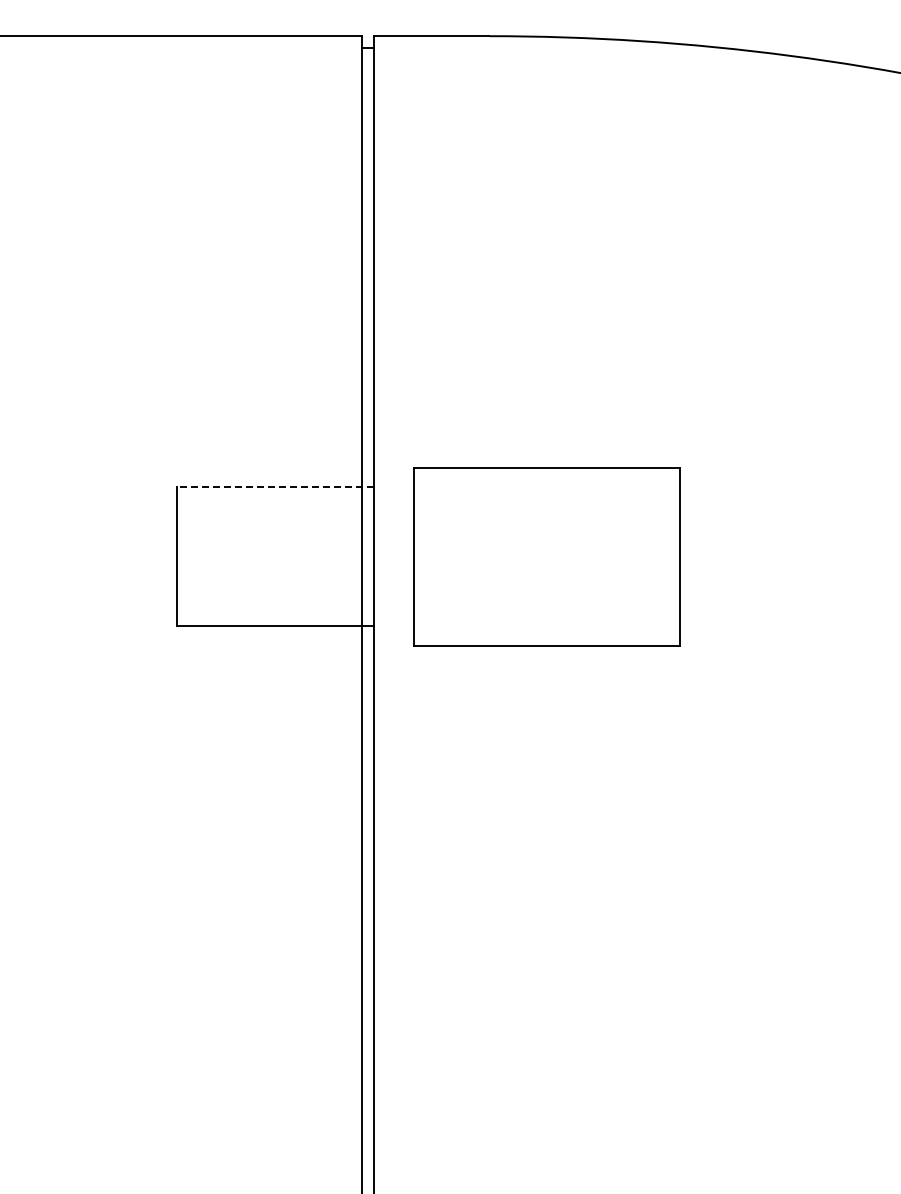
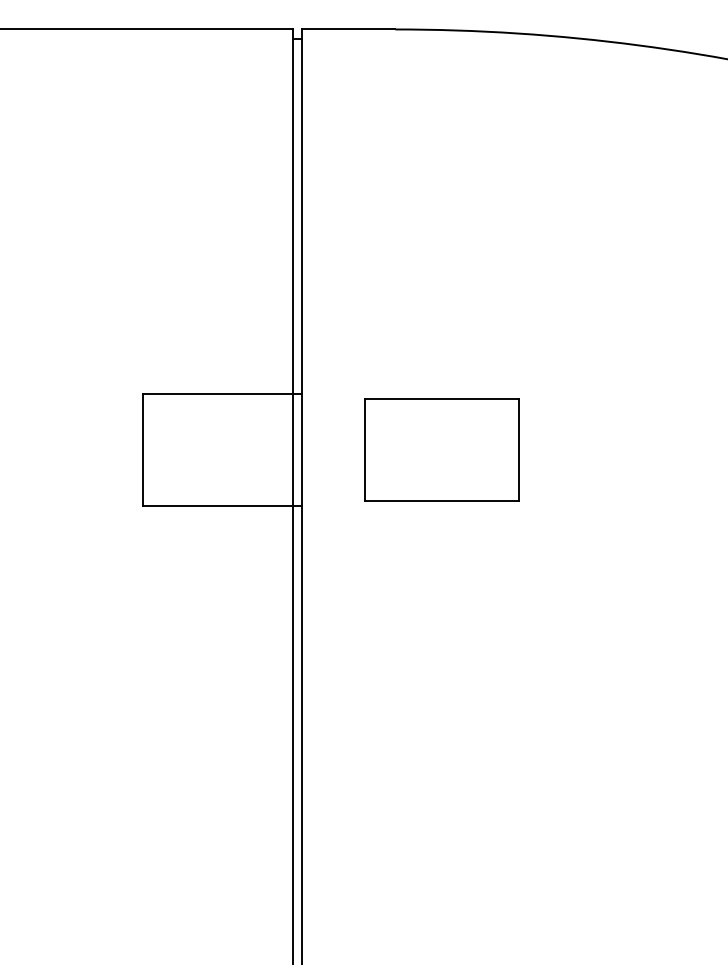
line: (274, 487) -> (221, 394), dashed -> solid
part: (546, 556) -> (441, 449), size x0.71

